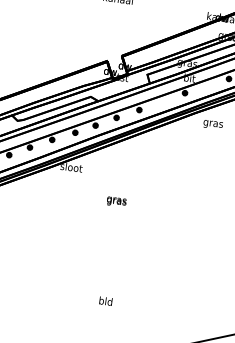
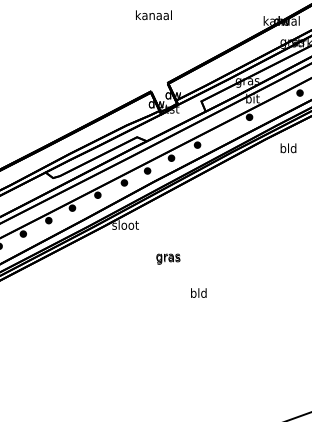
text: (213, 123) -> (288, 149), gras -> bld
text: (116, 201) -> (168, 258), moved
text: (105, 300) -> (198, 292), moved

